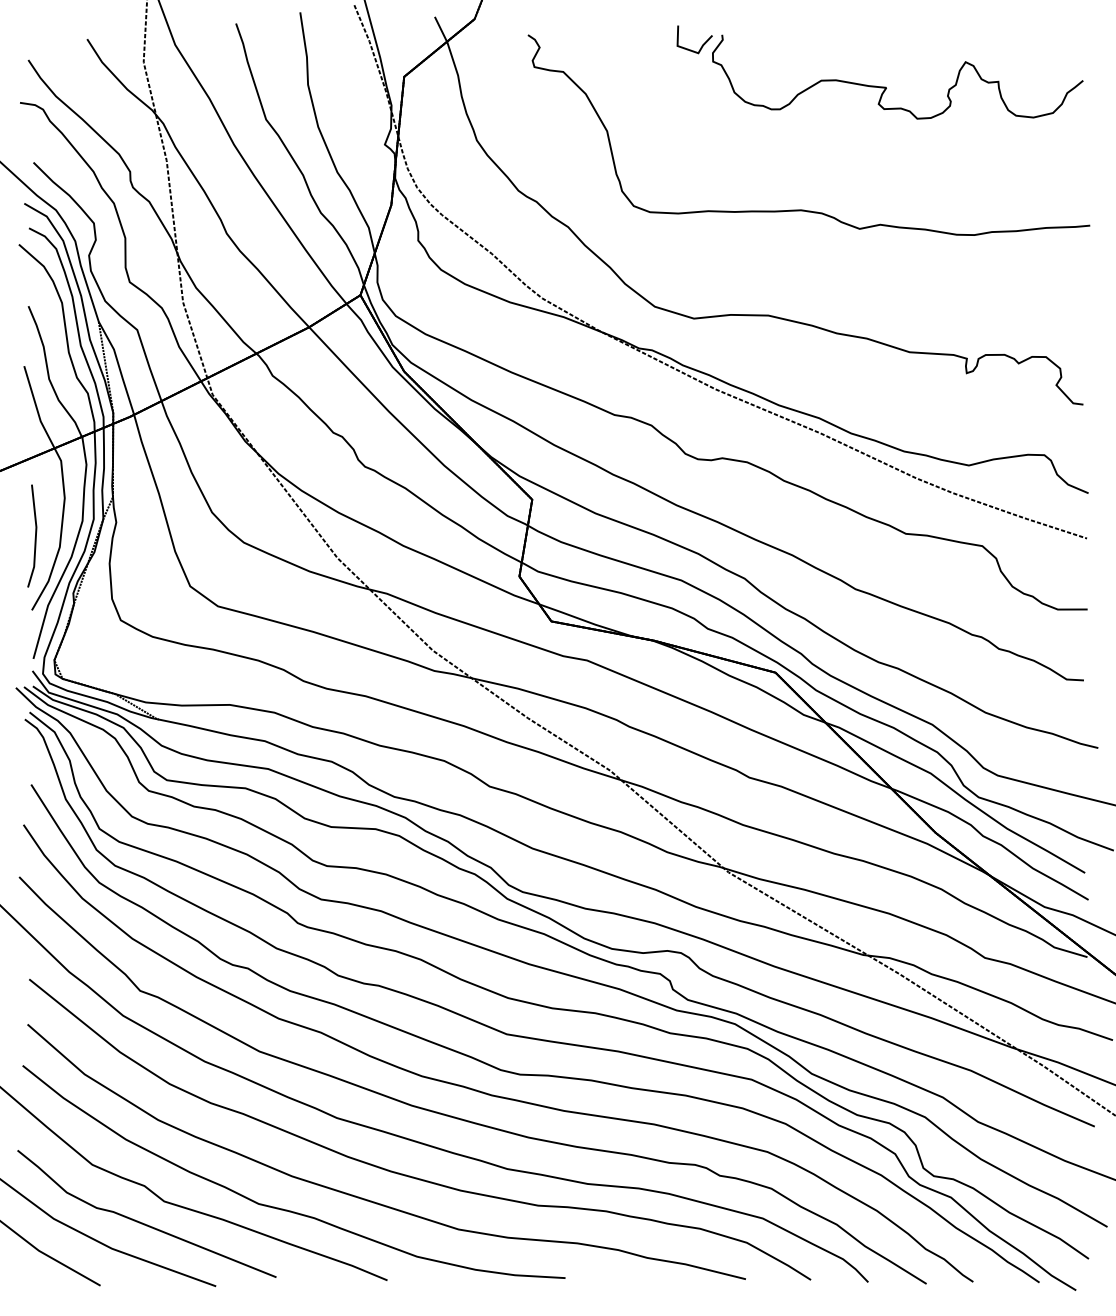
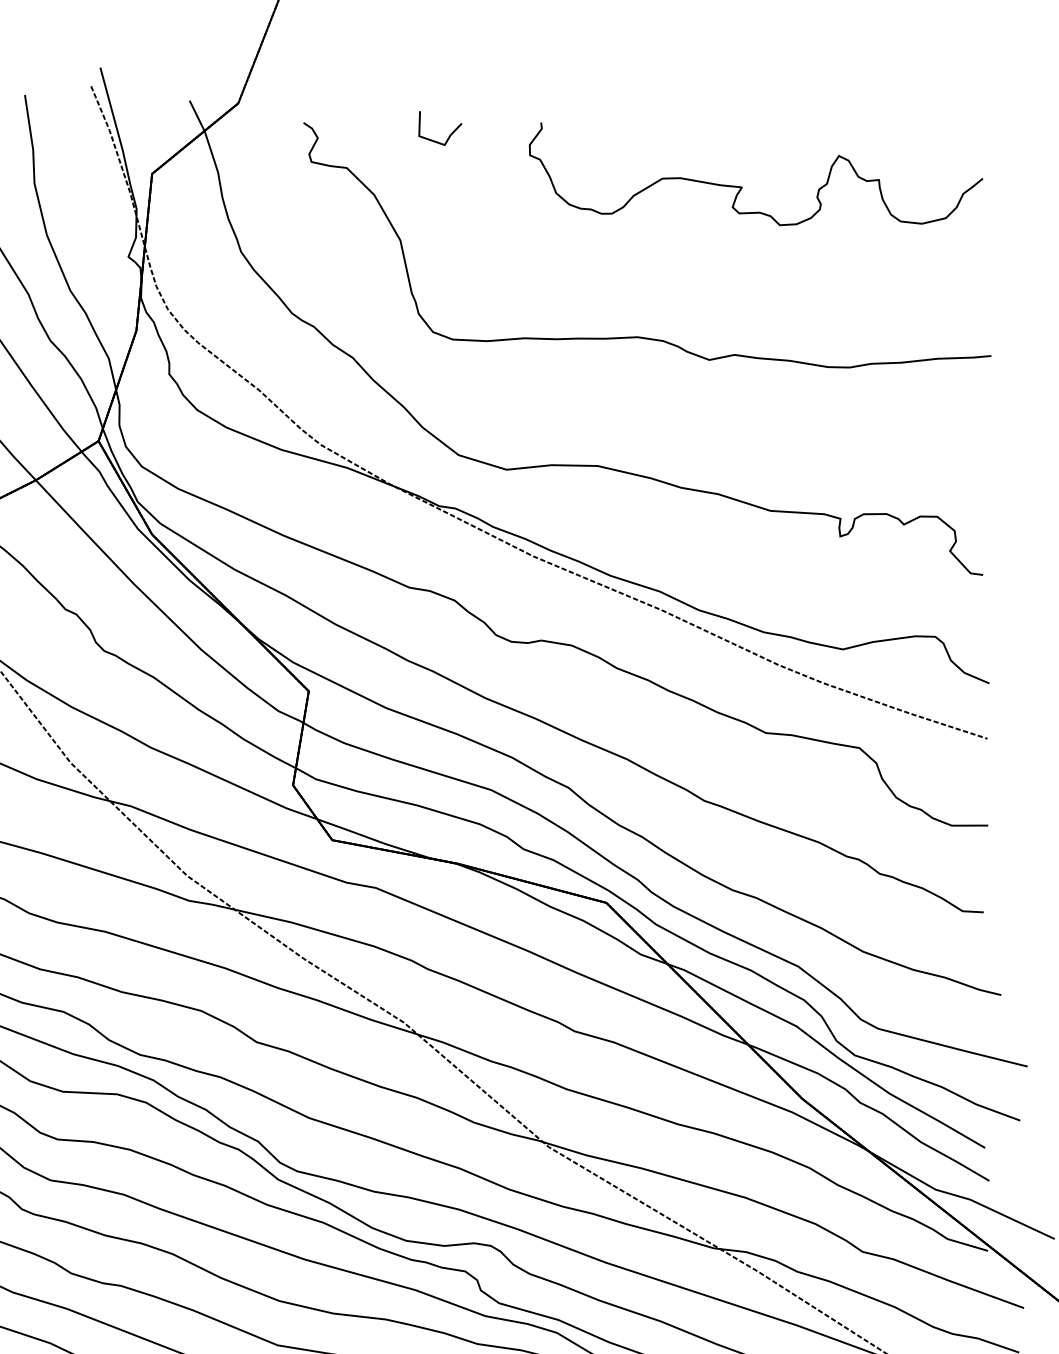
line: (701, 45) -> (448, 135), moved

